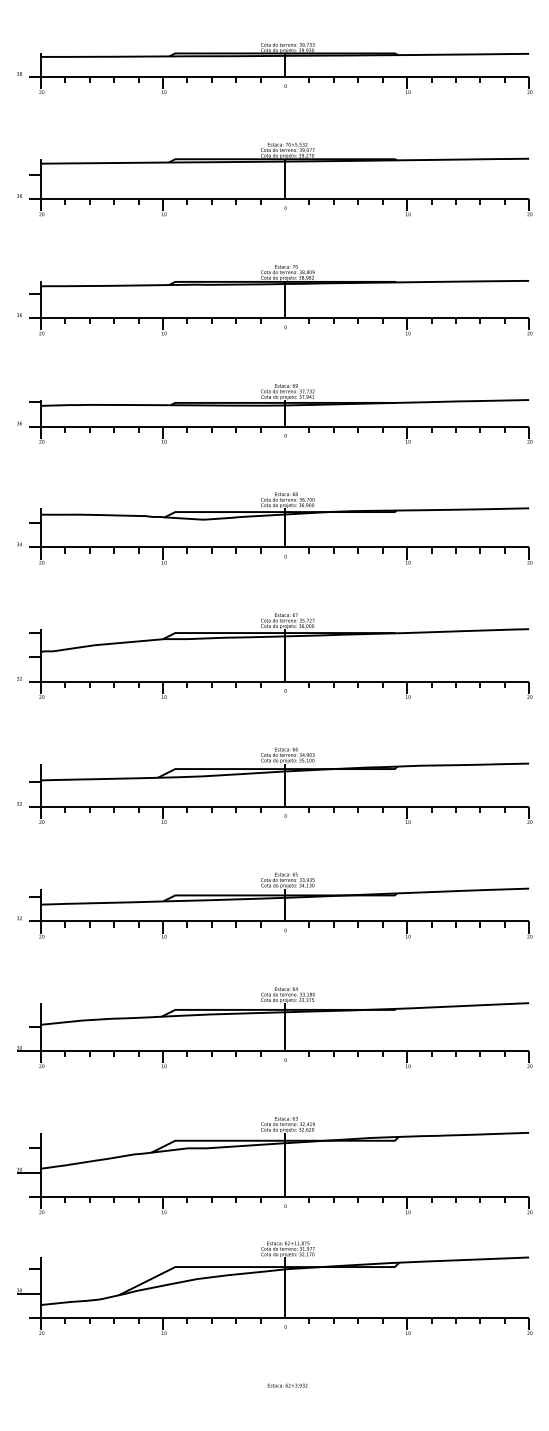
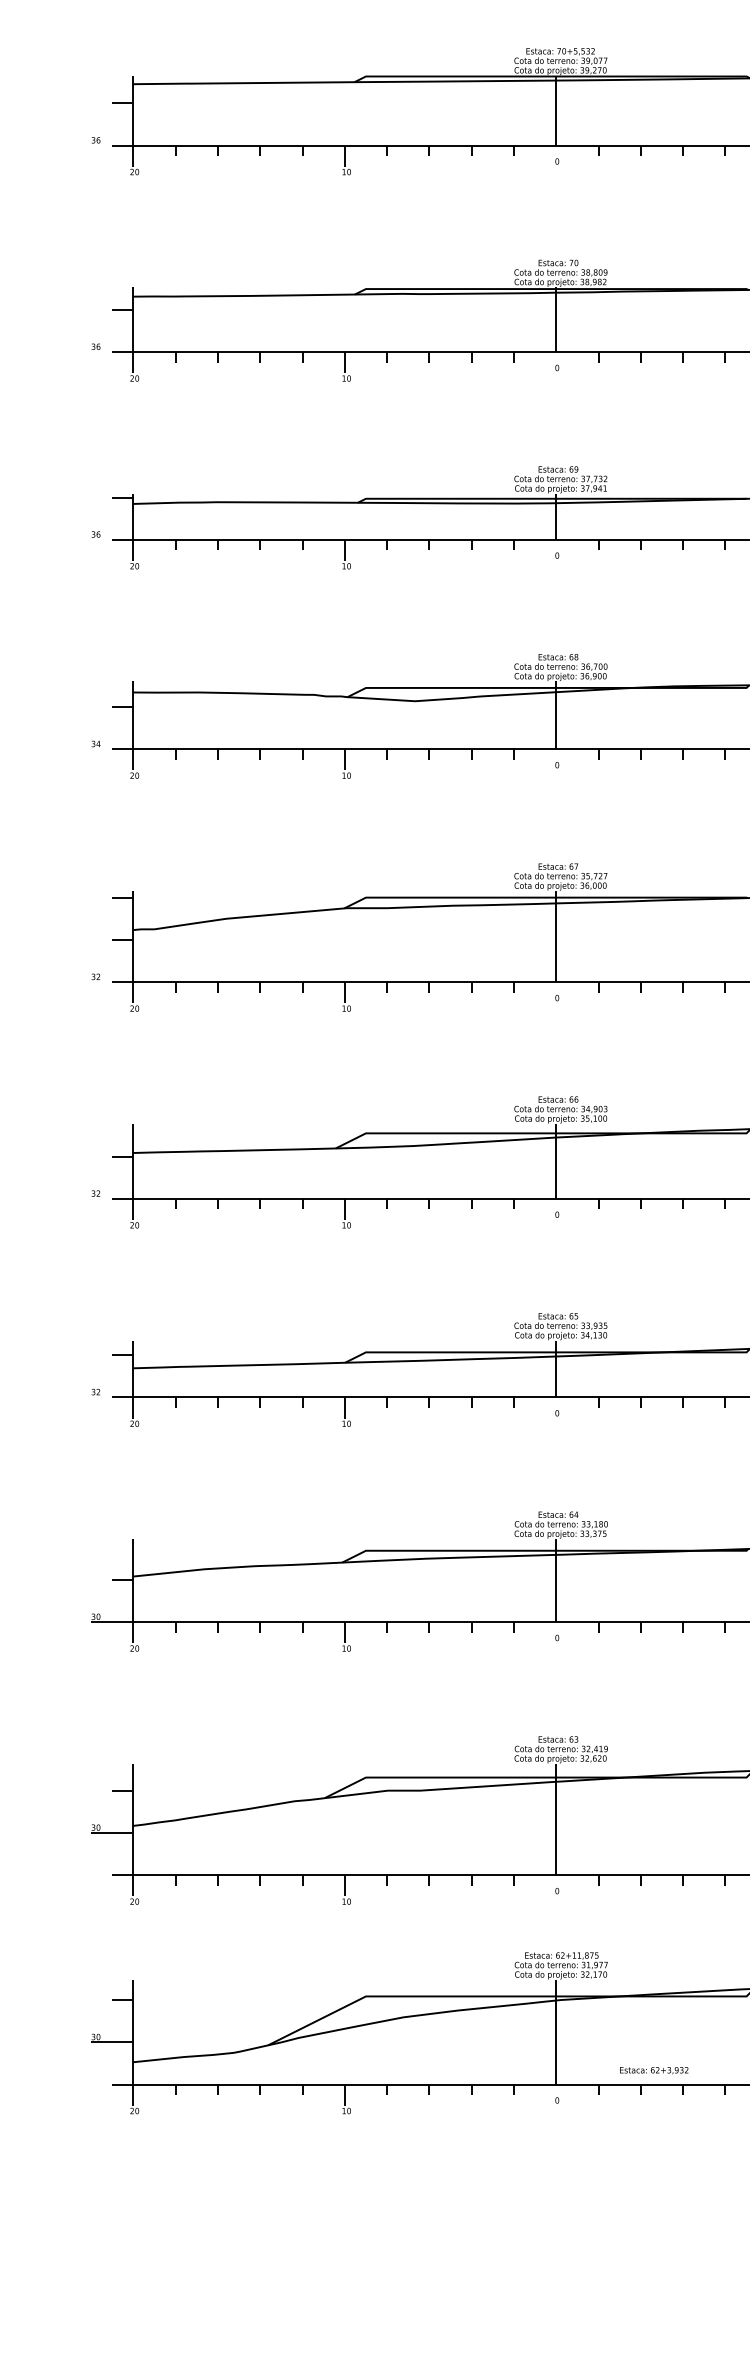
text: (287, 1385) -> (654, 2069), moved

